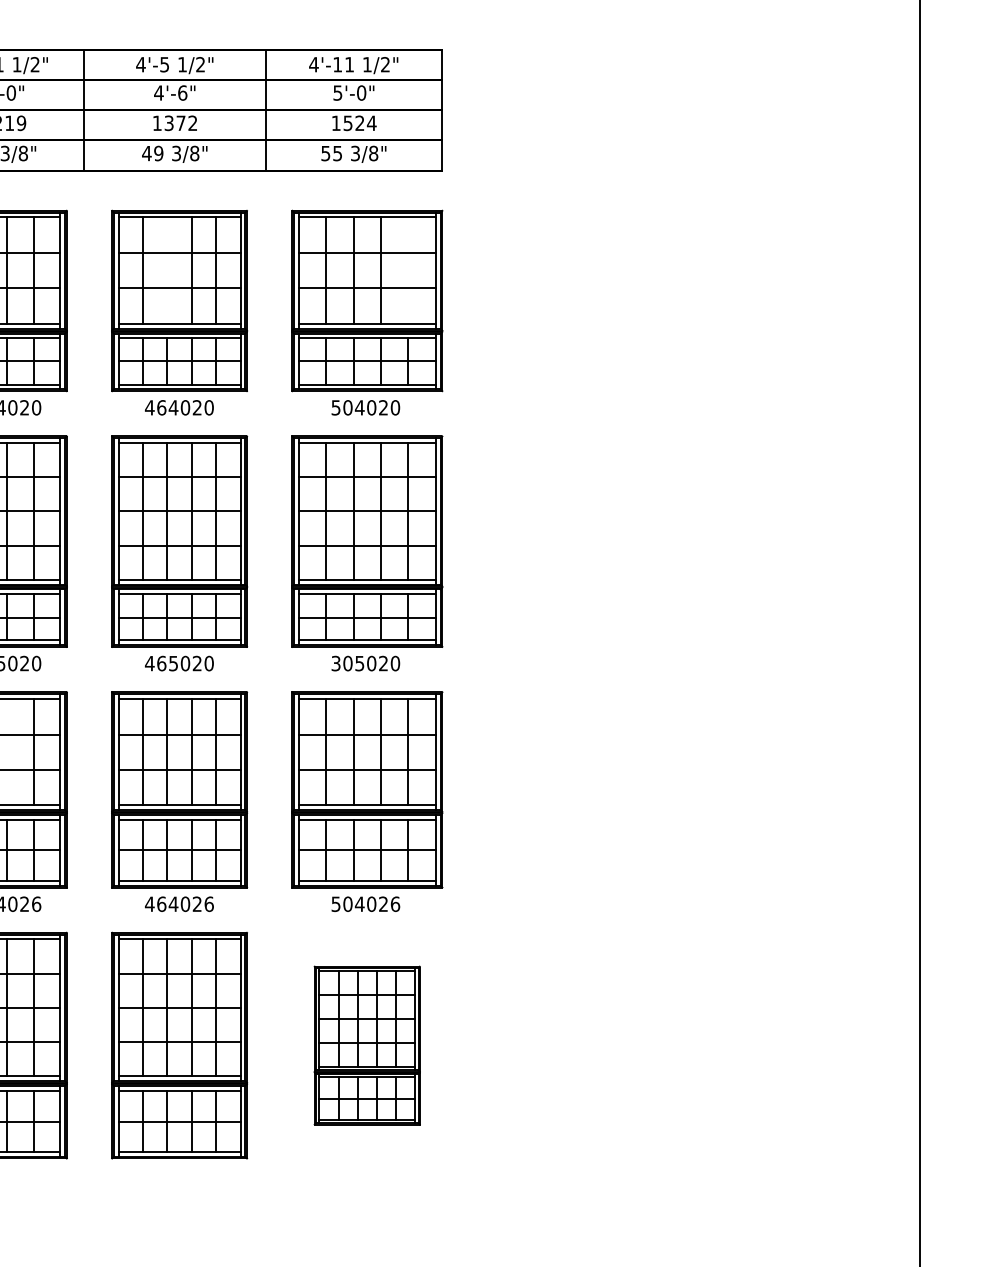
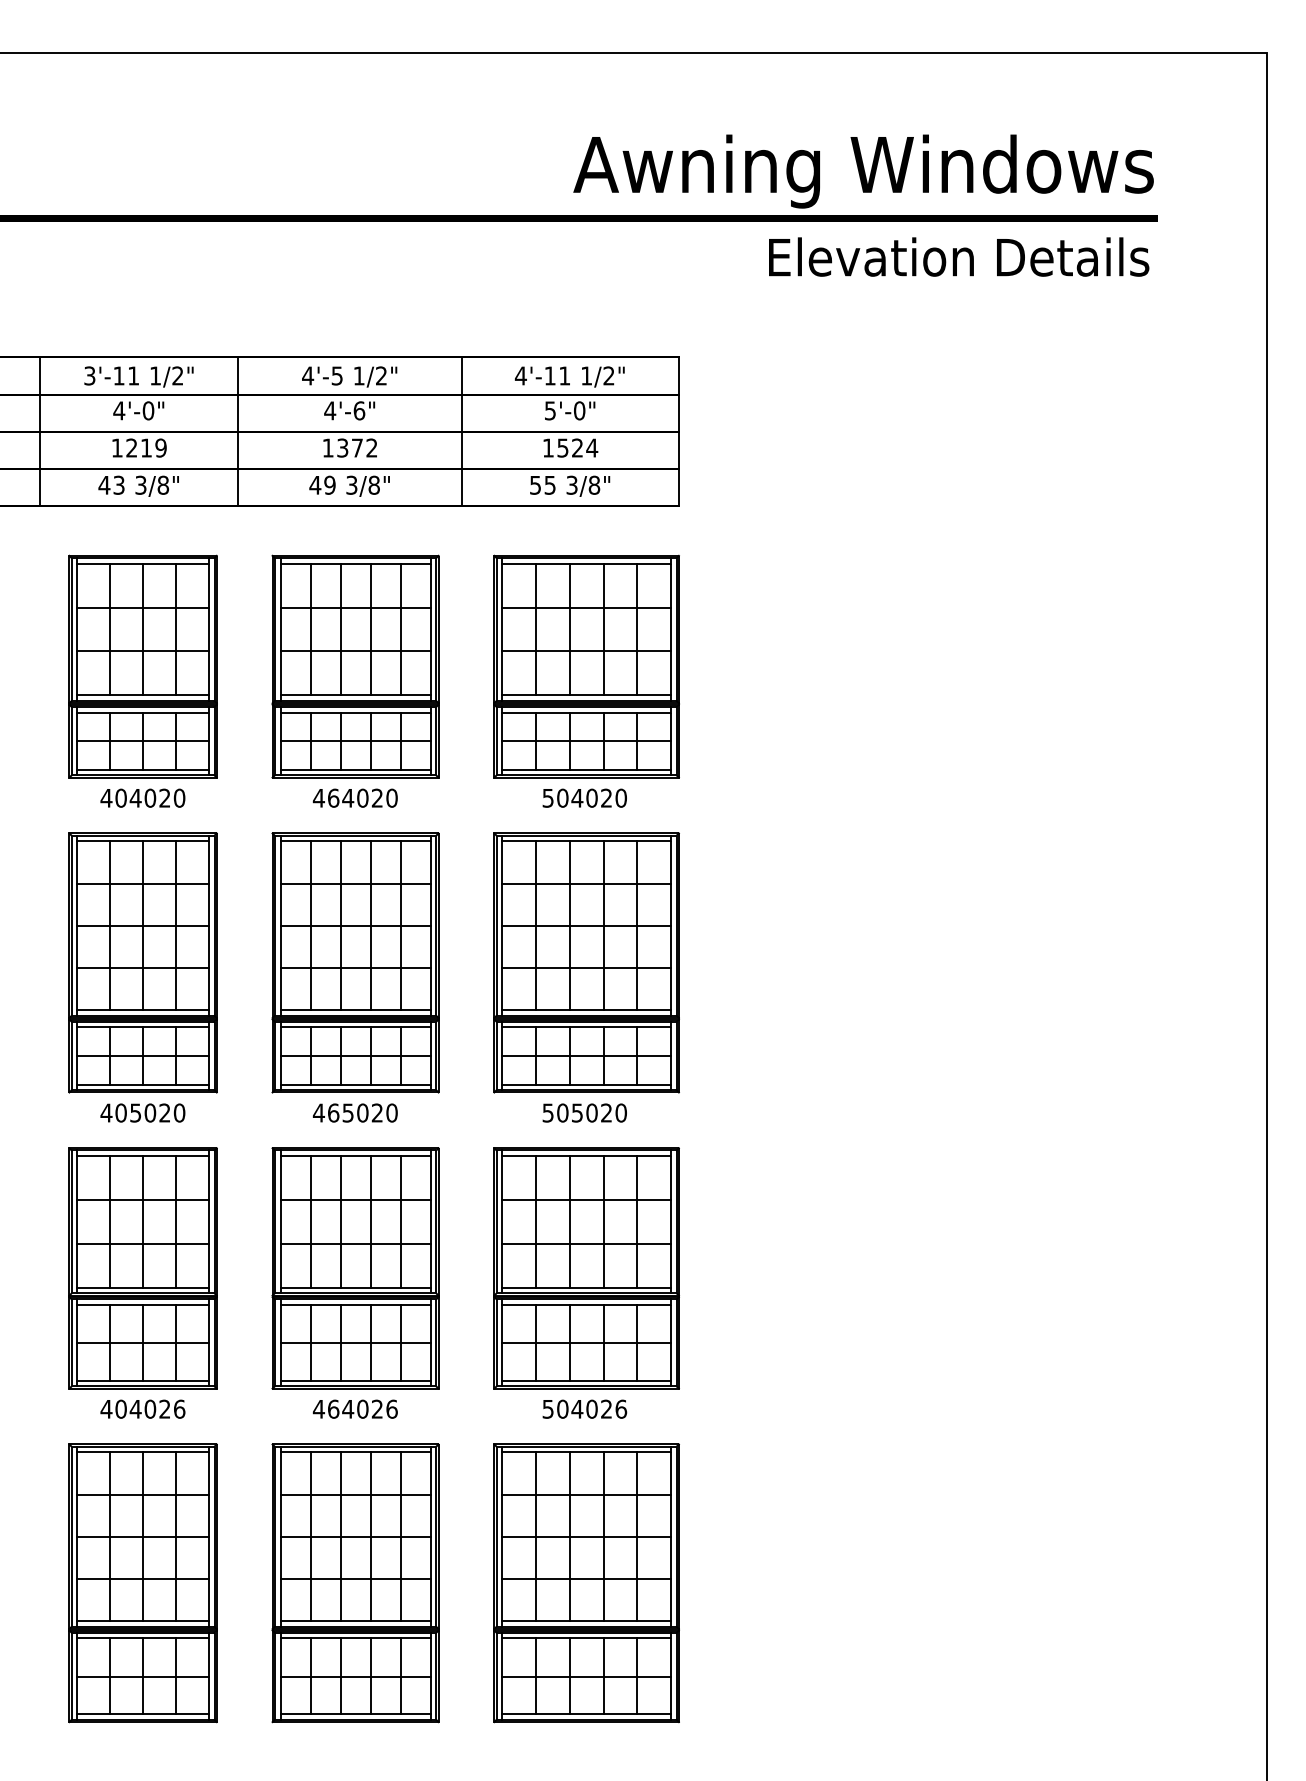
line: (167, 270) -> (340, 629), added
line: (408, 270) -> (637, 629), added
text: (336, 663) -> (548, 1112), 305020 -> 505020
line: (7, 751) -> (143, 1221), added
part: (367, 1045) -> (586, 1583), size x1.43

